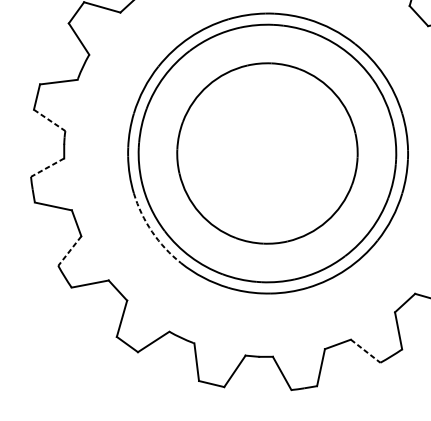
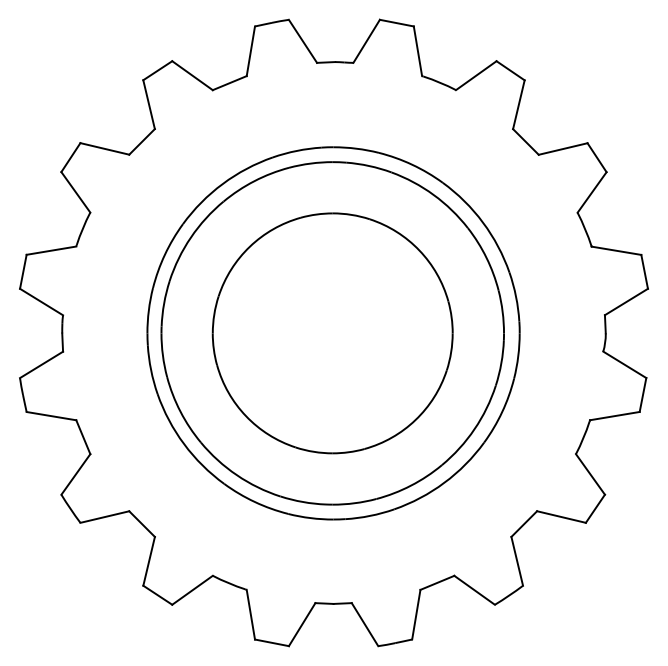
line: (49, 120) -> (41, 302), dashed -> solid
line: (47, 168) -> (41, 365), dashed -> solid
arc: (152, 232) -> (184, 444), dashed -> solid
line: (69, 251) -> (75, 474), dashed -> solid
line: (365, 351) -> (474, 590), dashed -> solid

